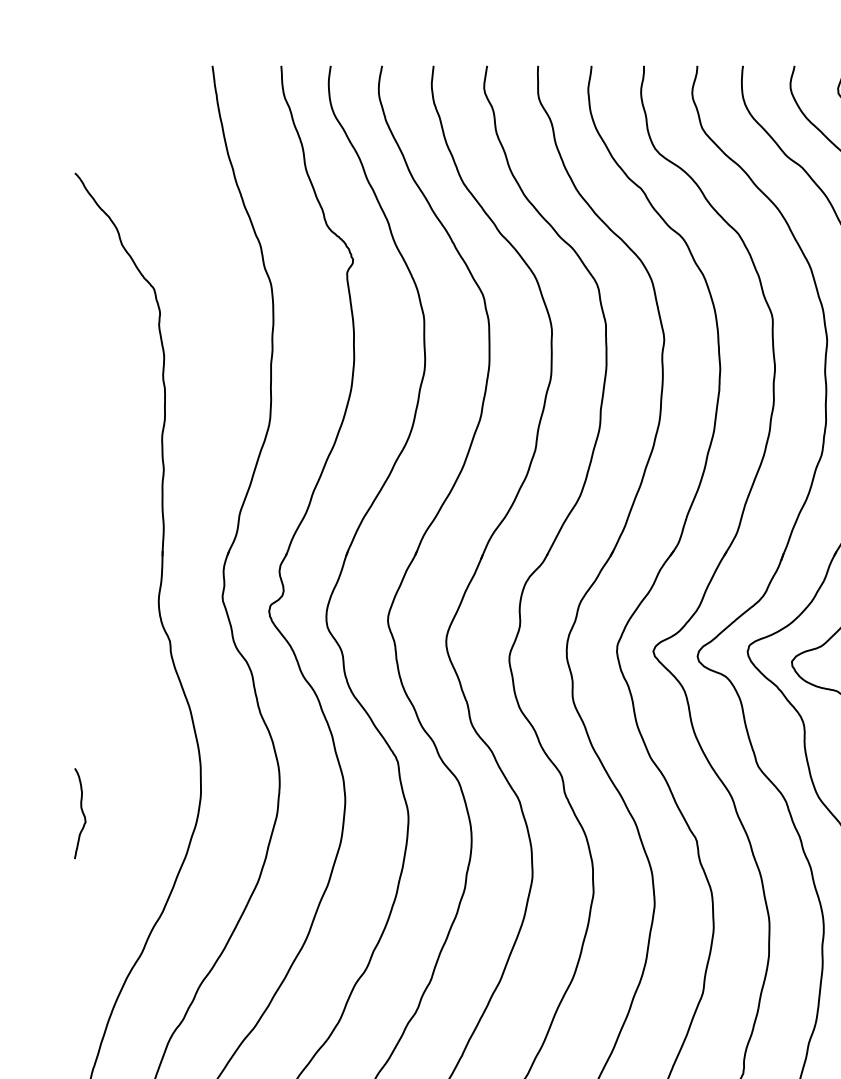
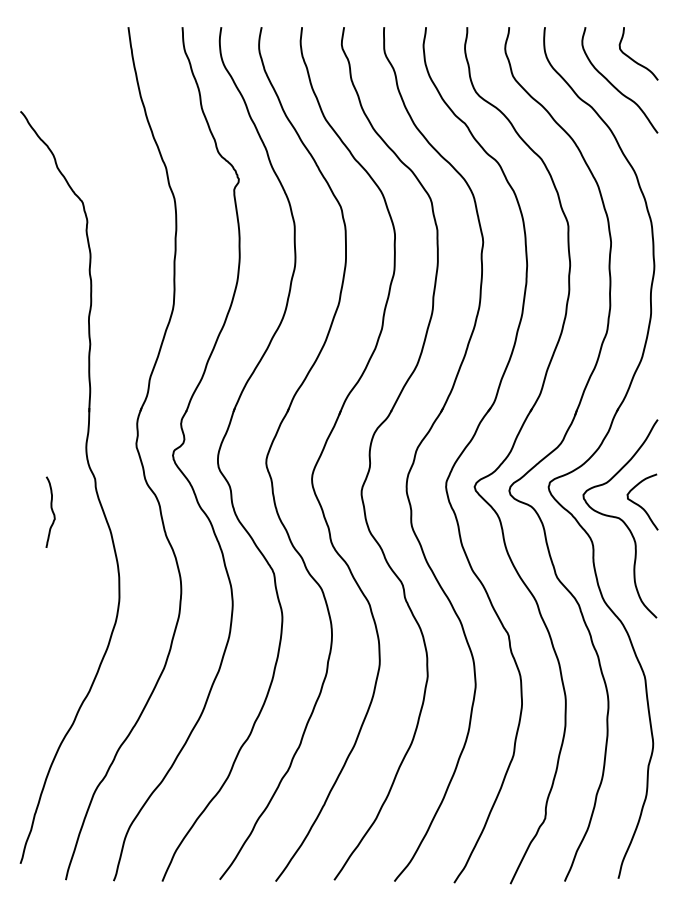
curve: (81, 812) -> (51, 511), moved

